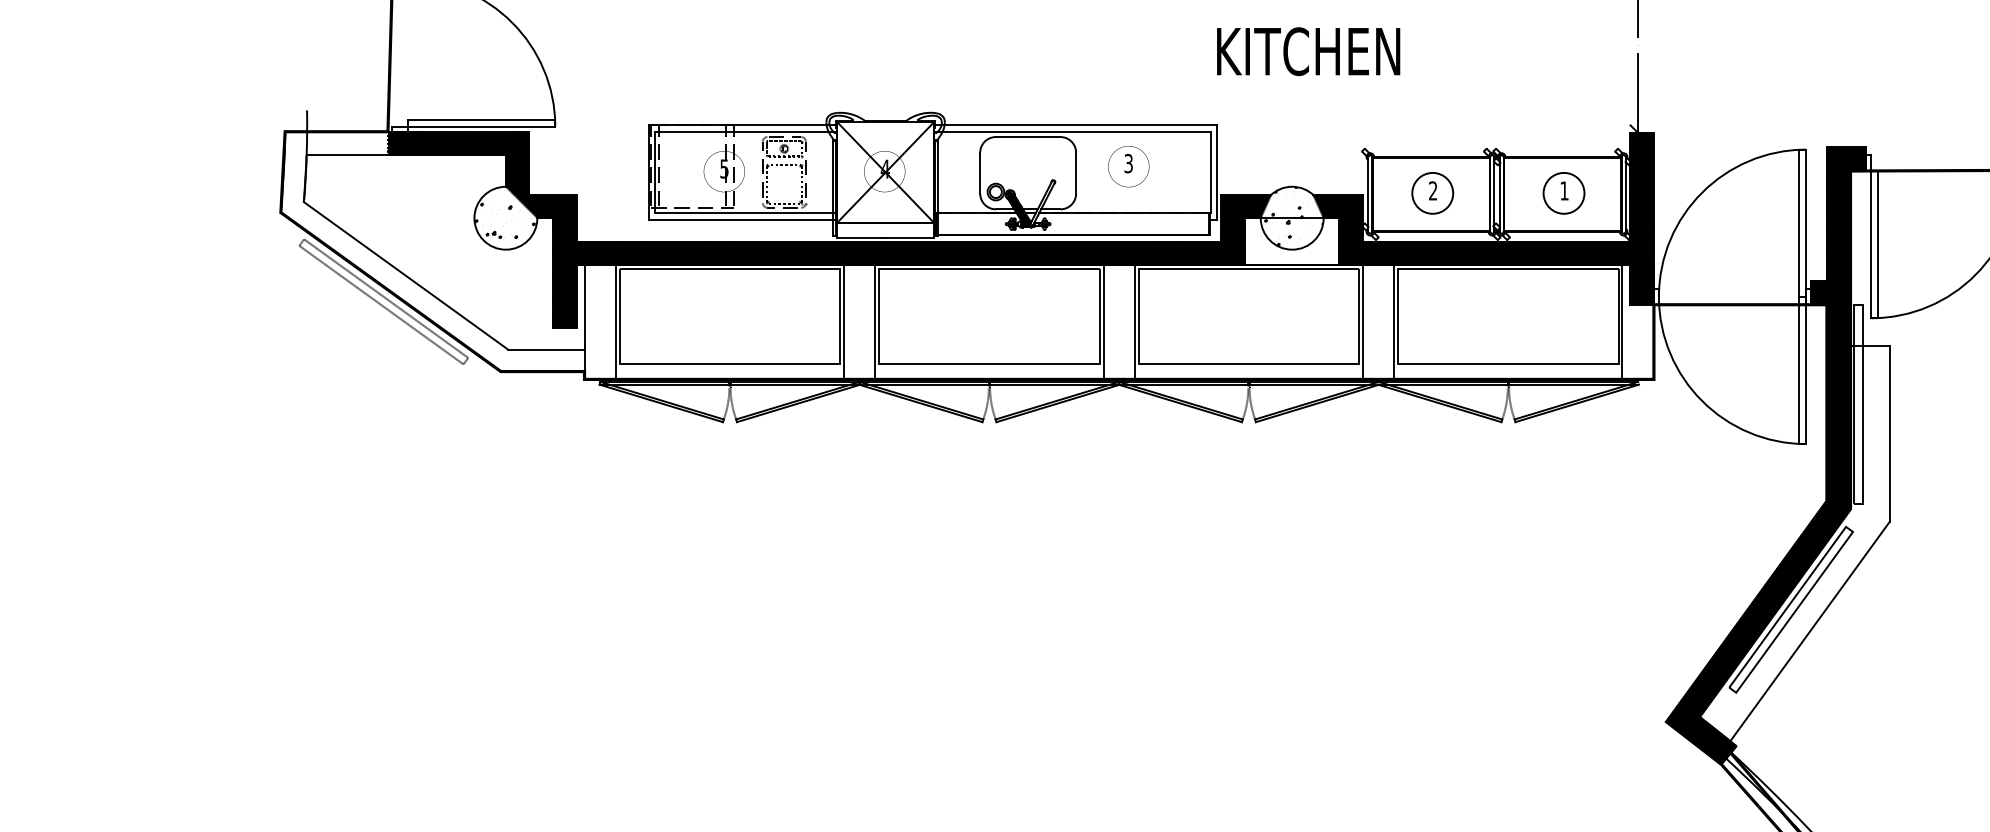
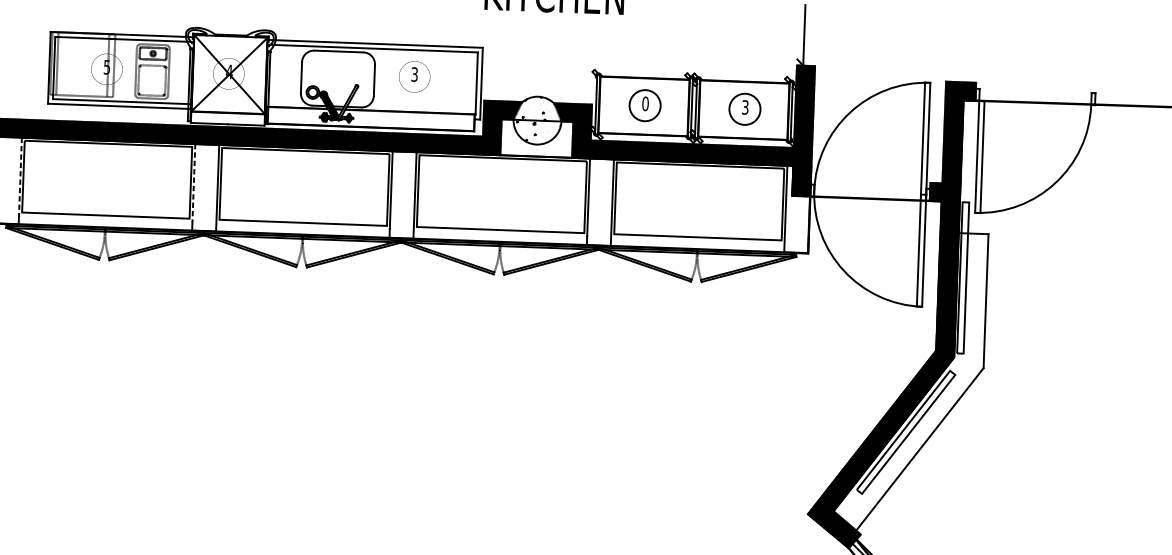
text: (1432, 190) -> (645, 103), 2 -> 0
text: (1564, 190) -> (745, 107), 1 -> 3
line: (615, 317) -> (20, 177), solid -> dashed
line: (844, 317) -> (194, 183), solid -> dashed

